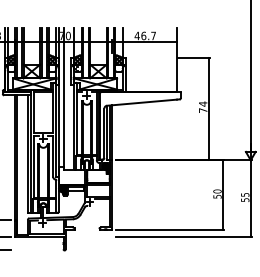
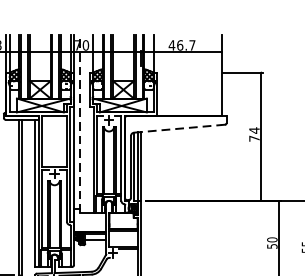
line: (63, 98) -> (79, 123), solid -> dashed
line: (142, 102) -> (178, 128), solid -> dashed

